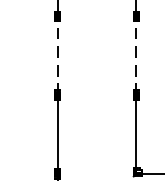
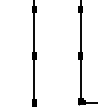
line: (58, 55) -> (34, 32), dashed -> solid
line: (135, 55) -> (80, 32), dashed -> solid

